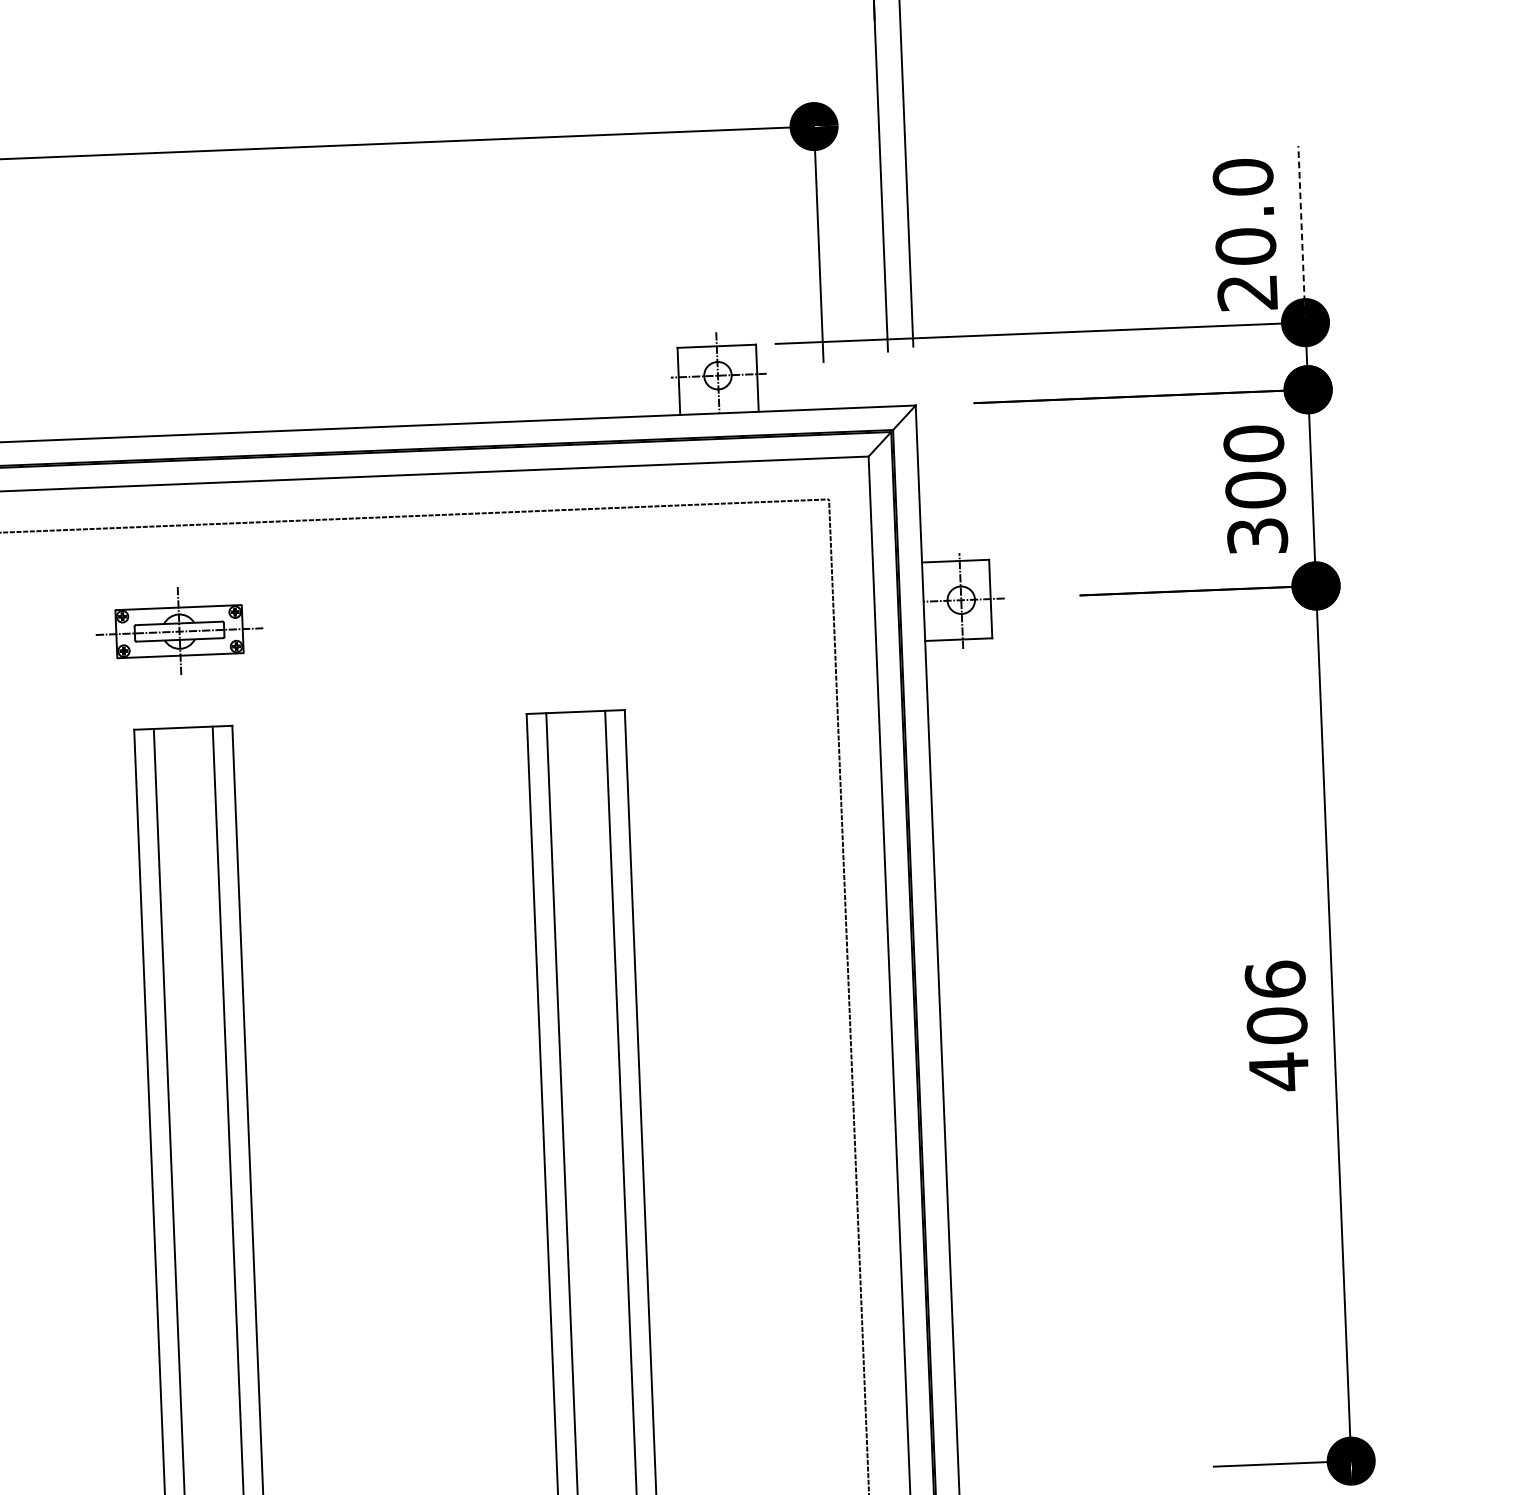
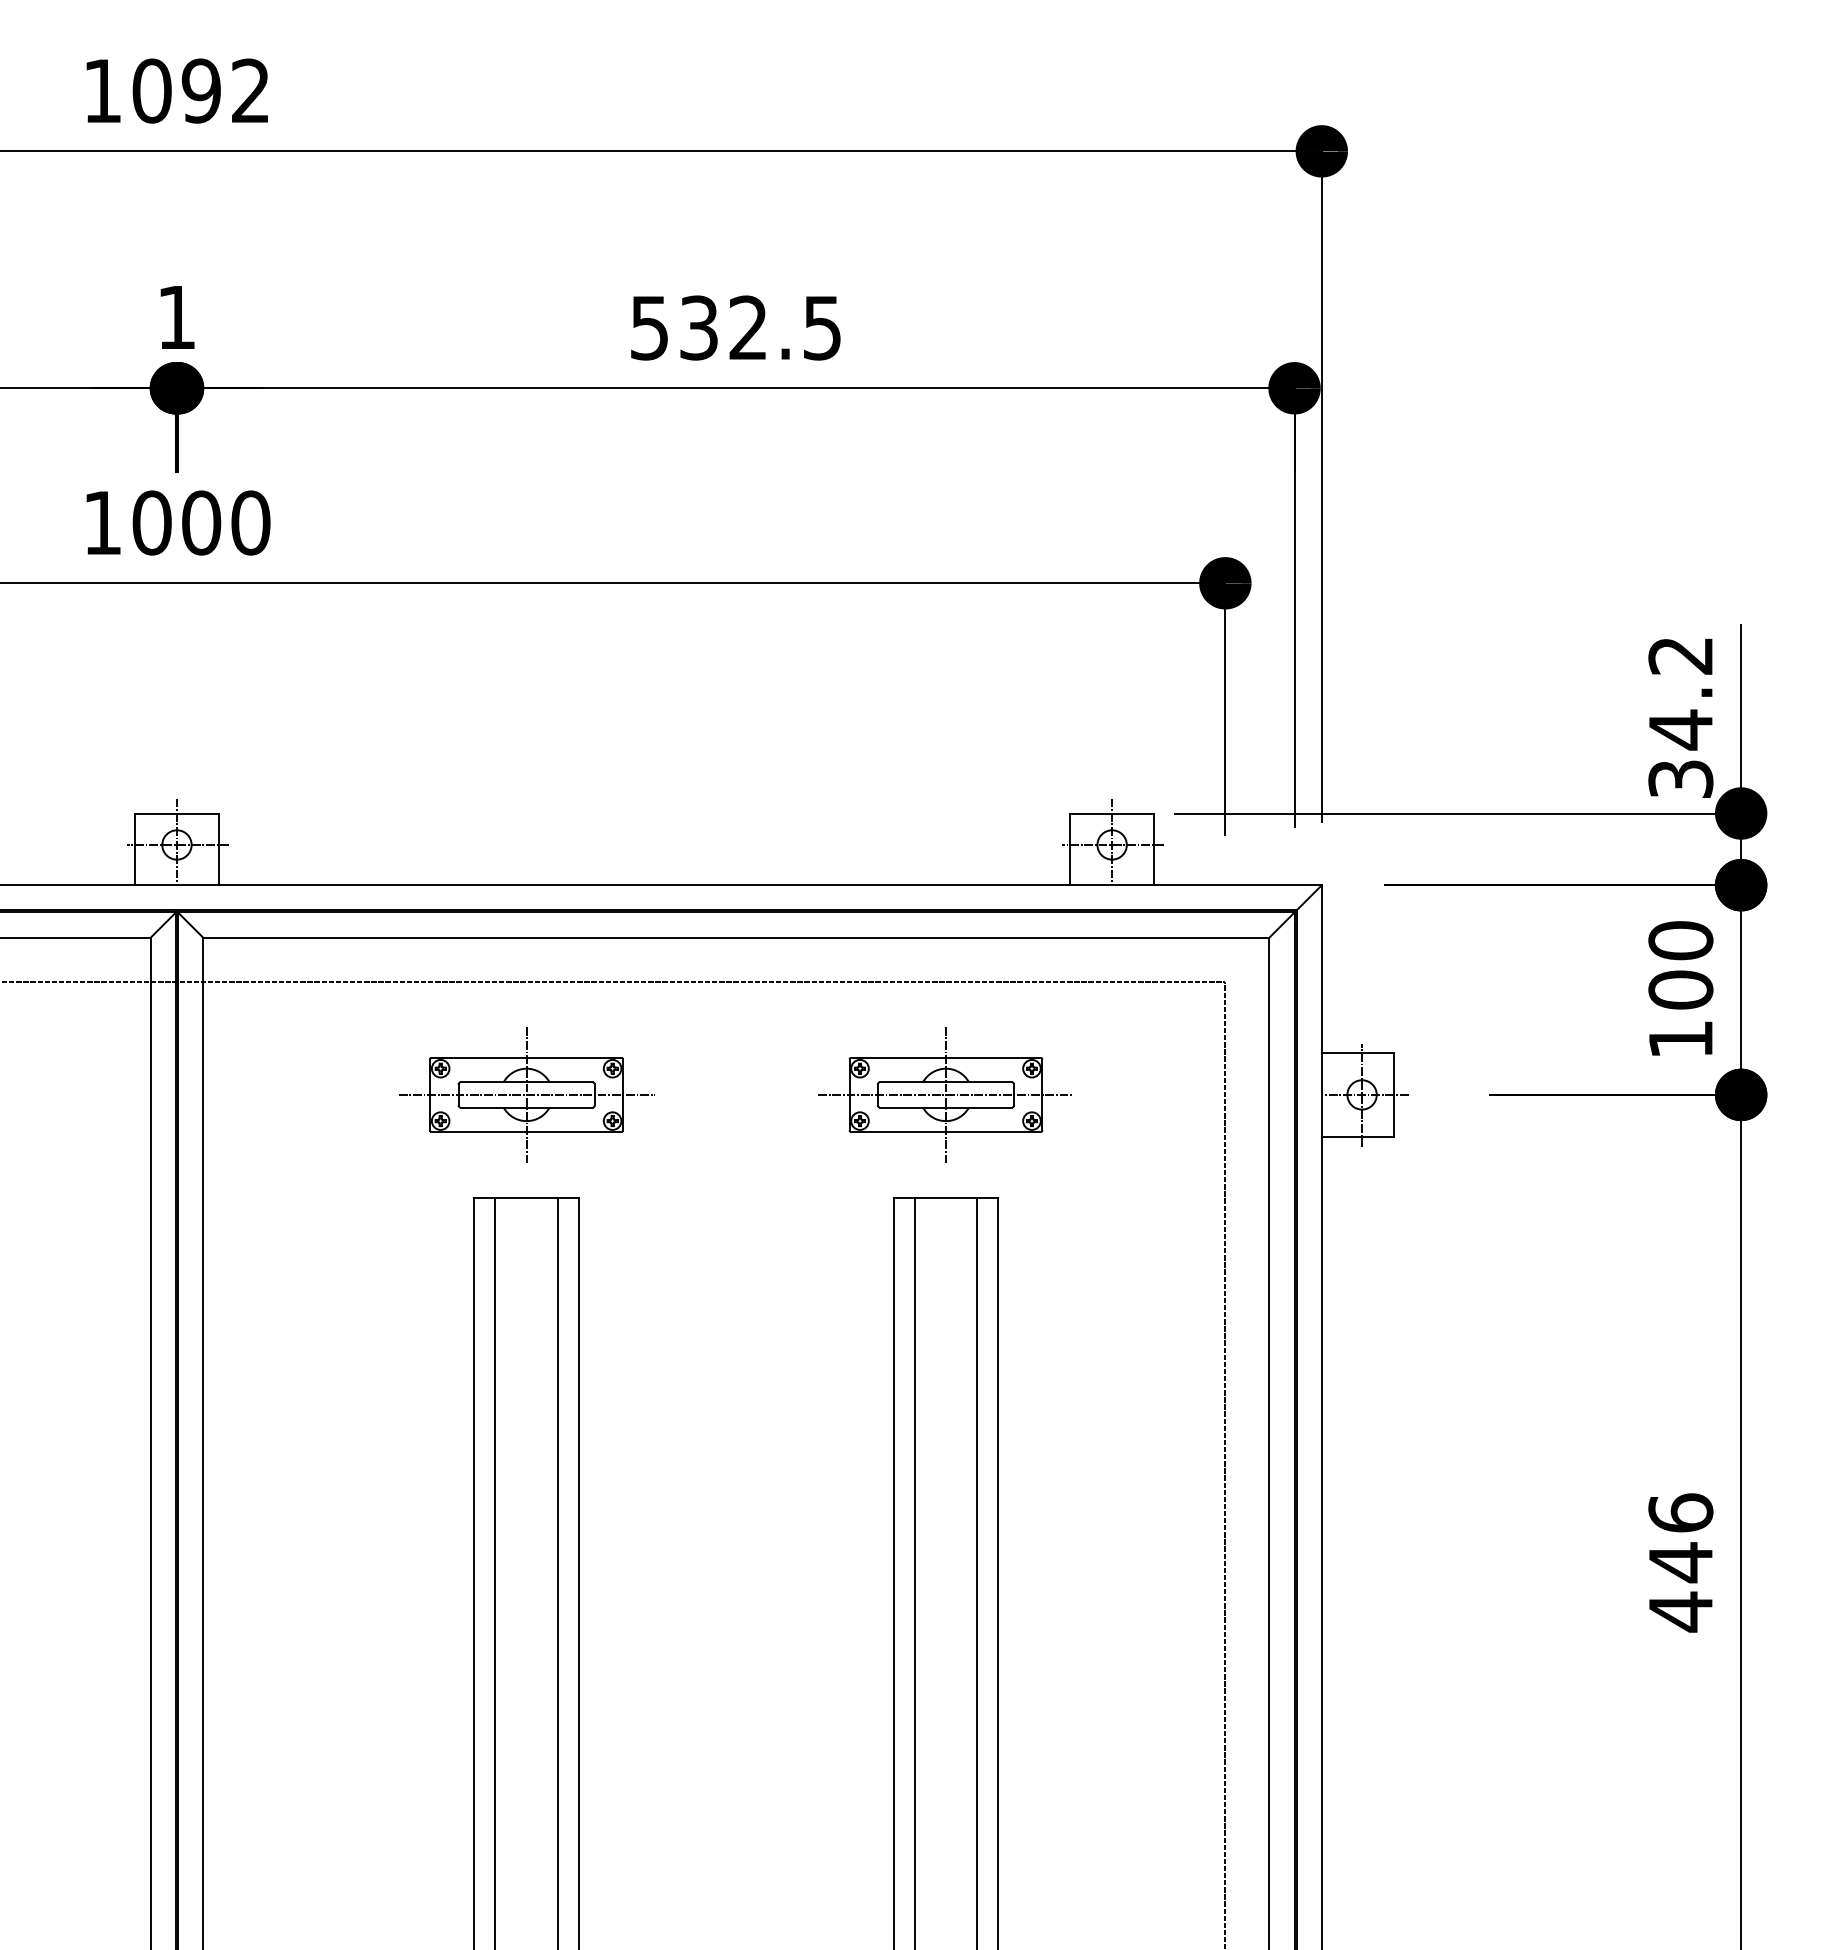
line: (1302, 233) -> (1741, 718), dashed -> solid
text: (1245, 235) -> (1680, 717), 20.0 -> 34.2
text: (1257, 536) -> (1680, 1039), 300 -> 100
part: (570, 615) -> (944, 1094), added
part: (179, 631) -> (526, 1094), size x1.43
text: (1276, 1025) -> (1680, 1562), 406 -> 446

